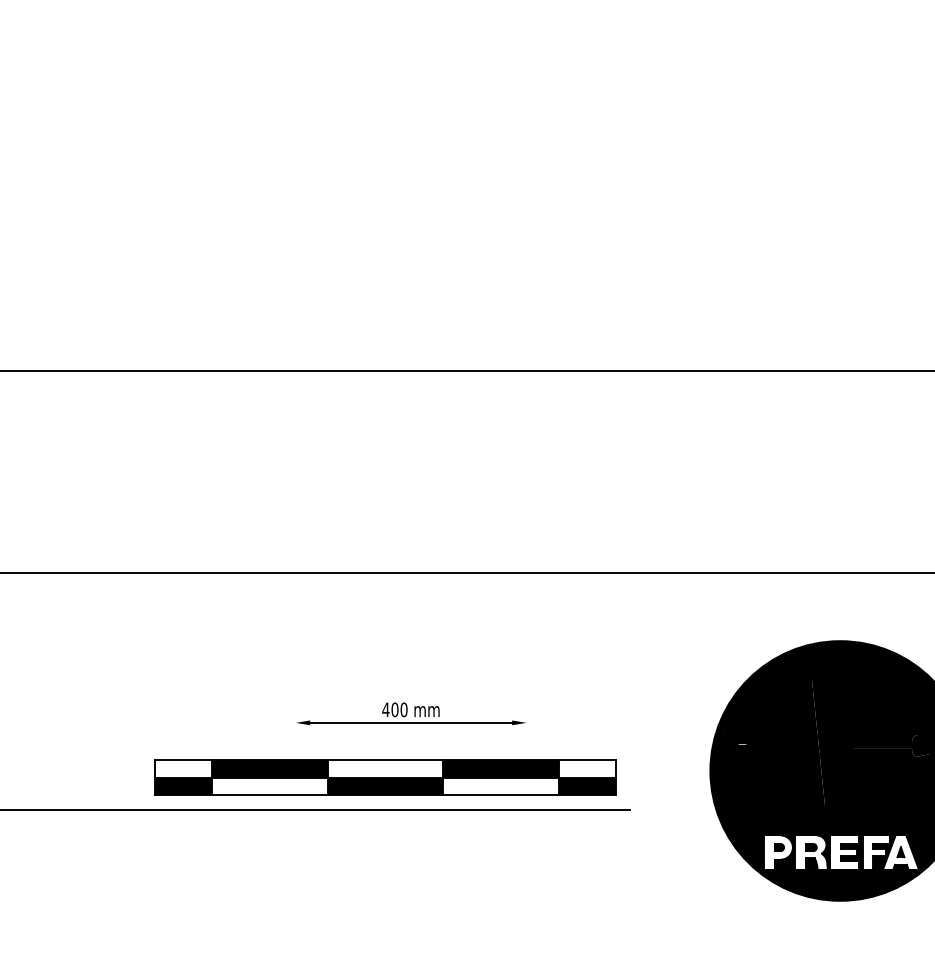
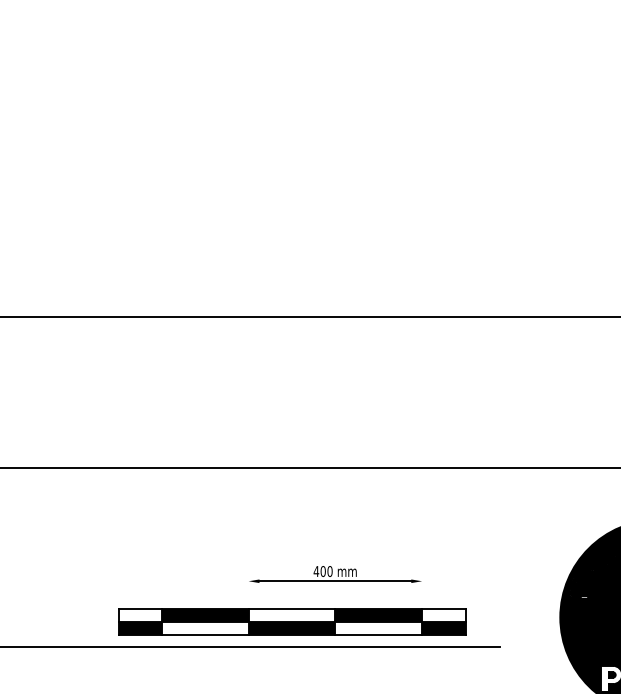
part: (385, 777) -> (292, 622), moved

